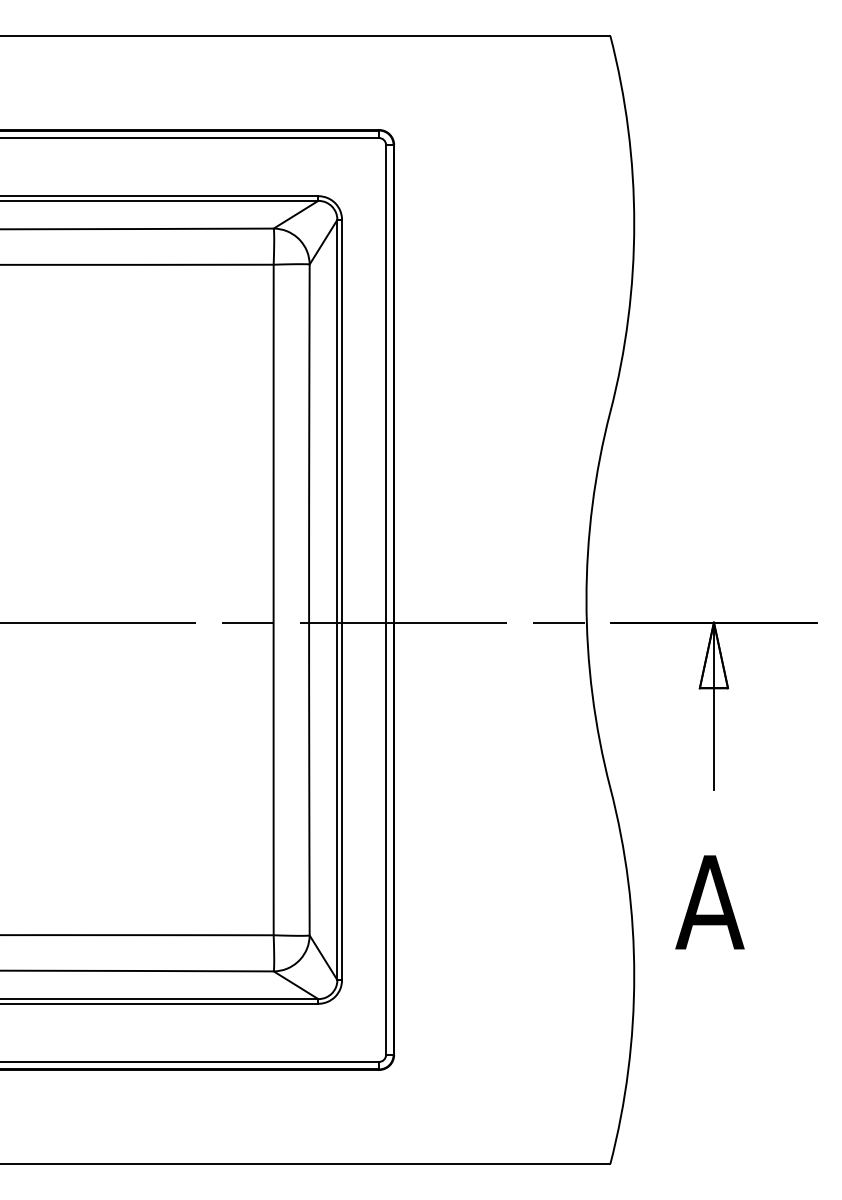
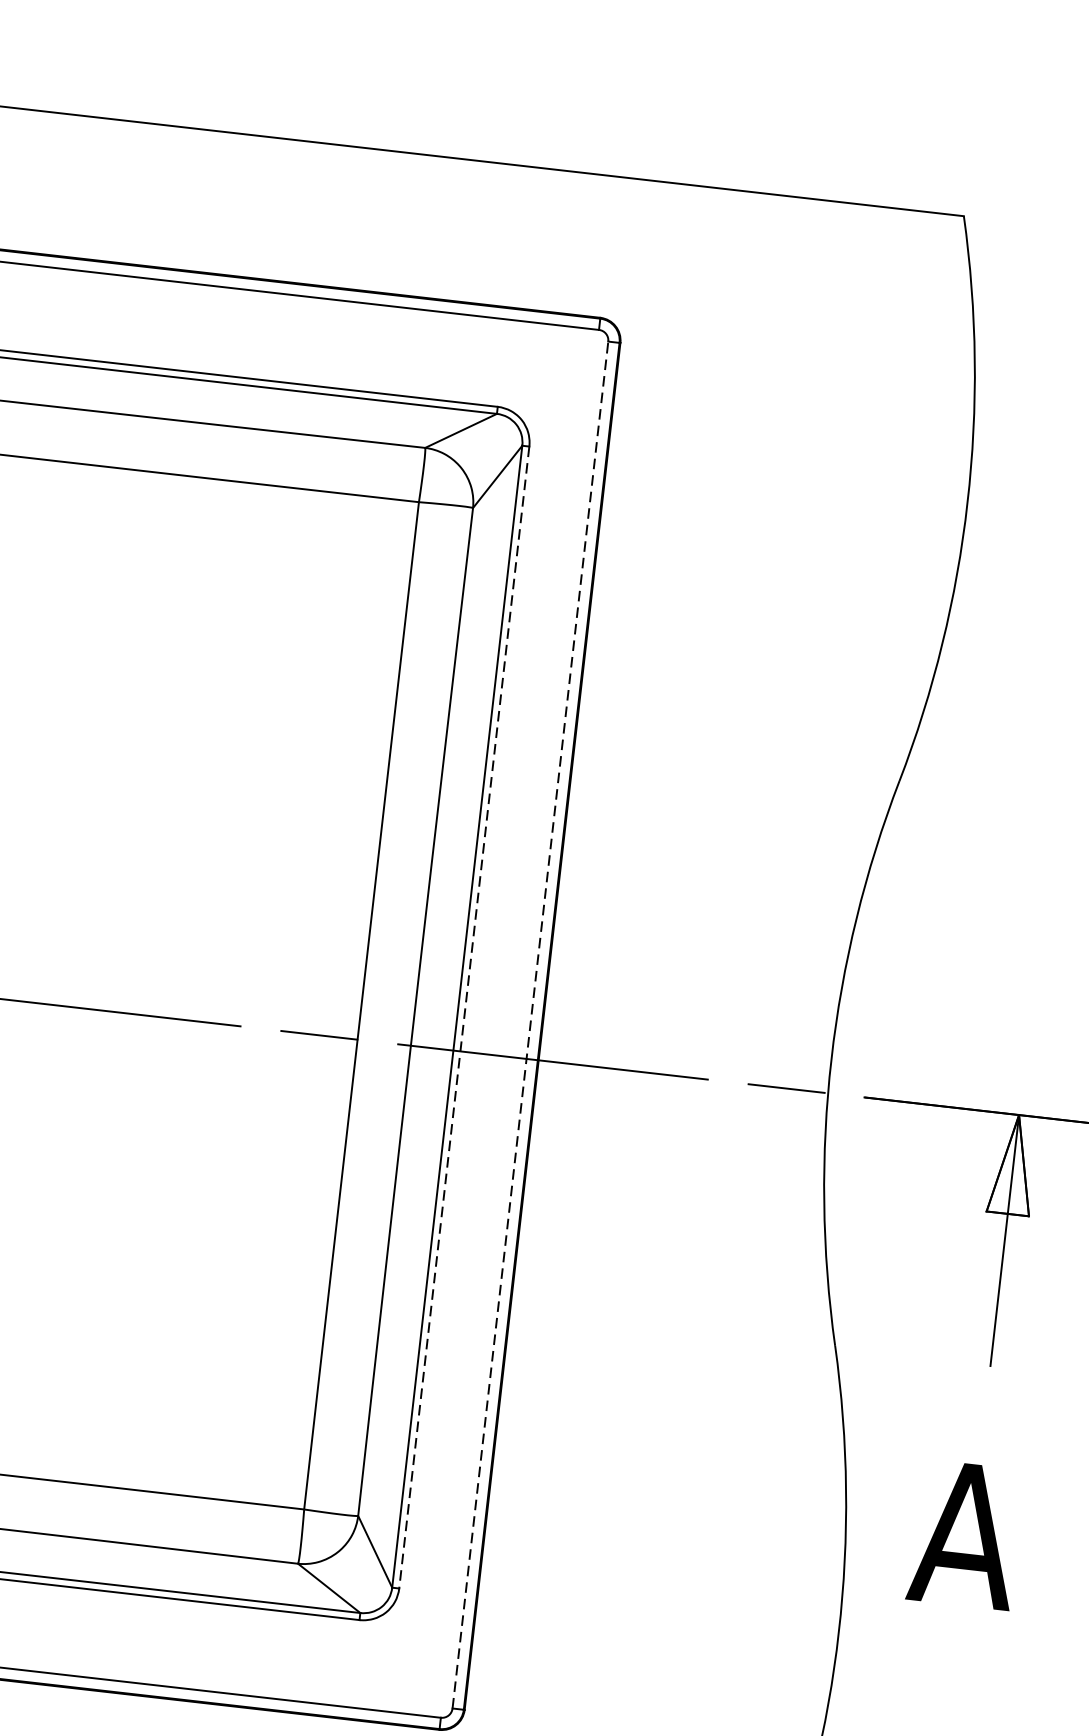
line: (386, 599) -> (531, 1024), solid -> dashed
line: (342, 600) -> (464, 1018), solid -> dashed

